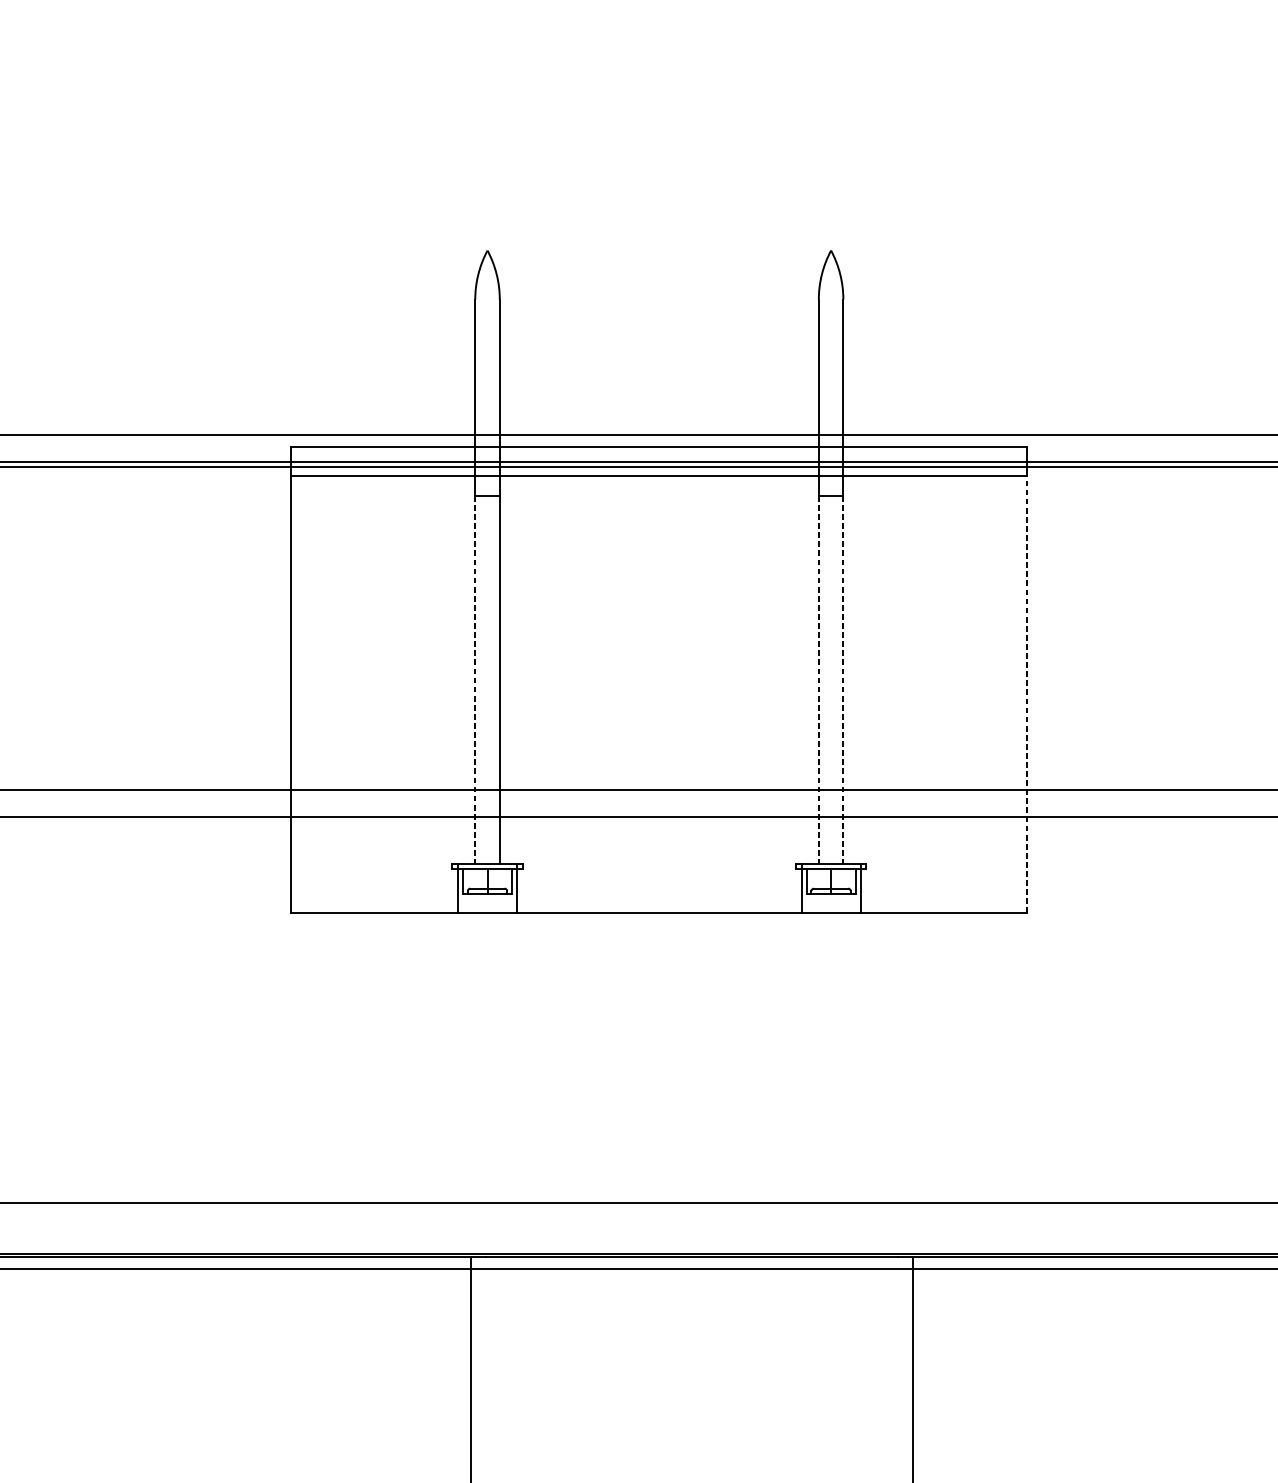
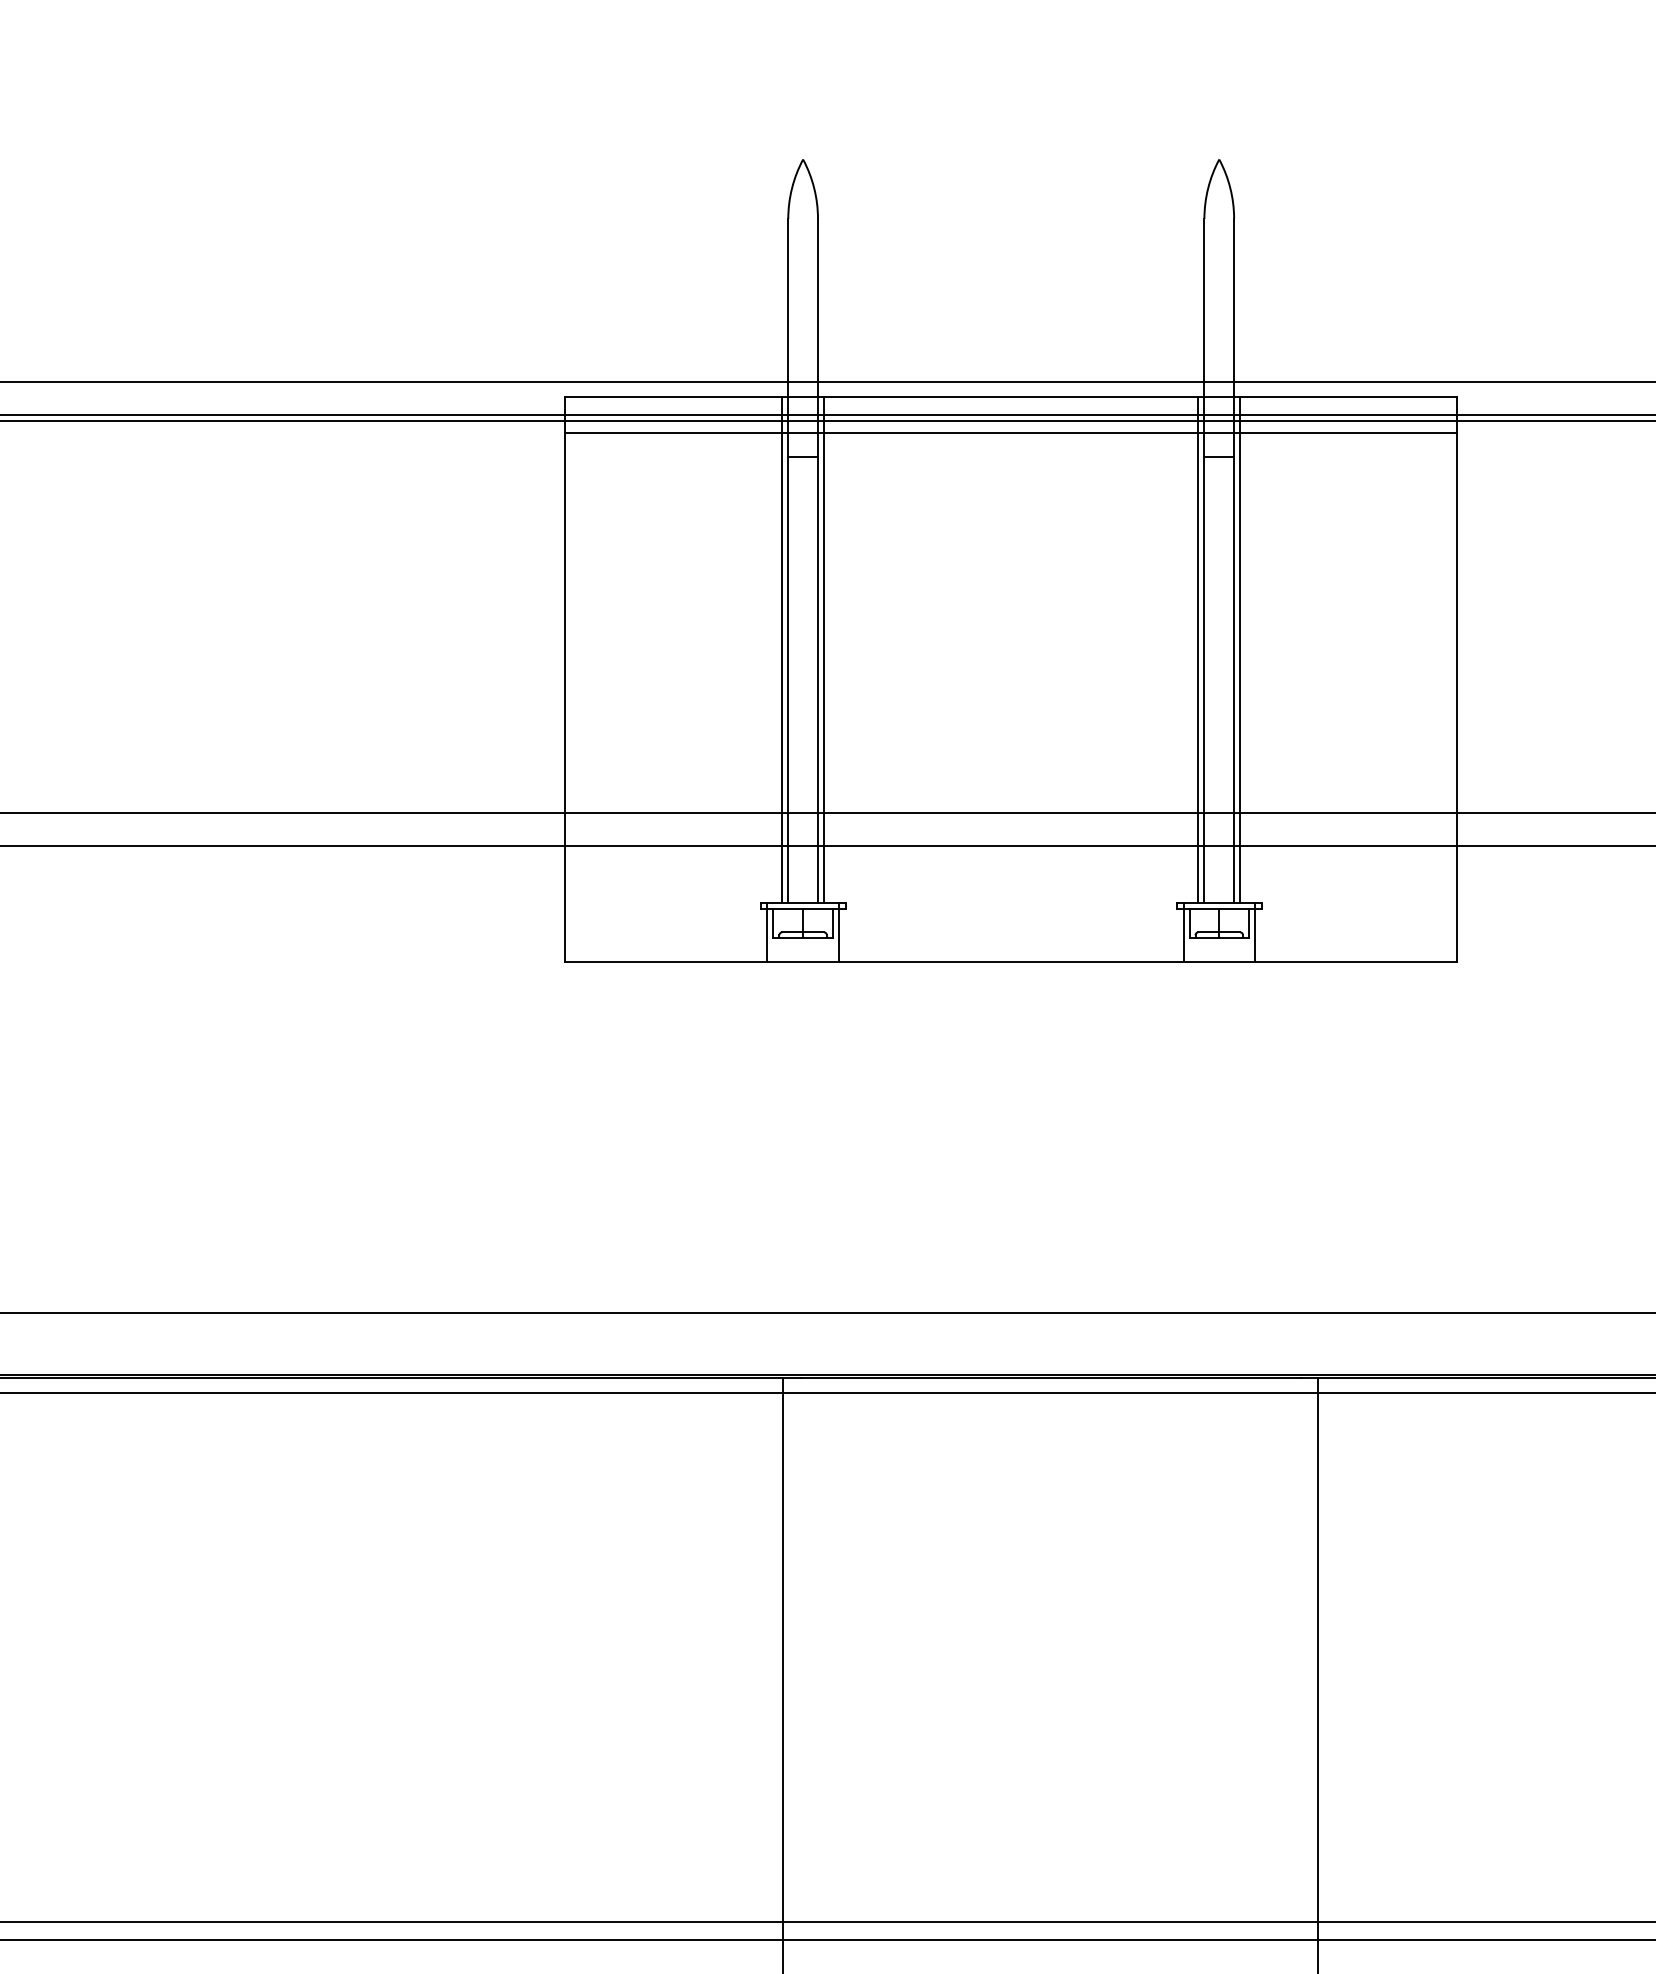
line: (470, 655) -> (782, 649), added
line: (504, 655) -> (823, 649), added
line: (813, 655) -> (1198, 649), added
line: (848, 655) -> (1240, 649), added
line: (475, 679) -> (788, 679), dashed -> solid
line: (818, 679) -> (1204, 679), dashed -> solid
line: (843, 679) -> (1234, 679), dashed -> solid
line: (1027, 694) -> (1457, 697), dashed -> solid

